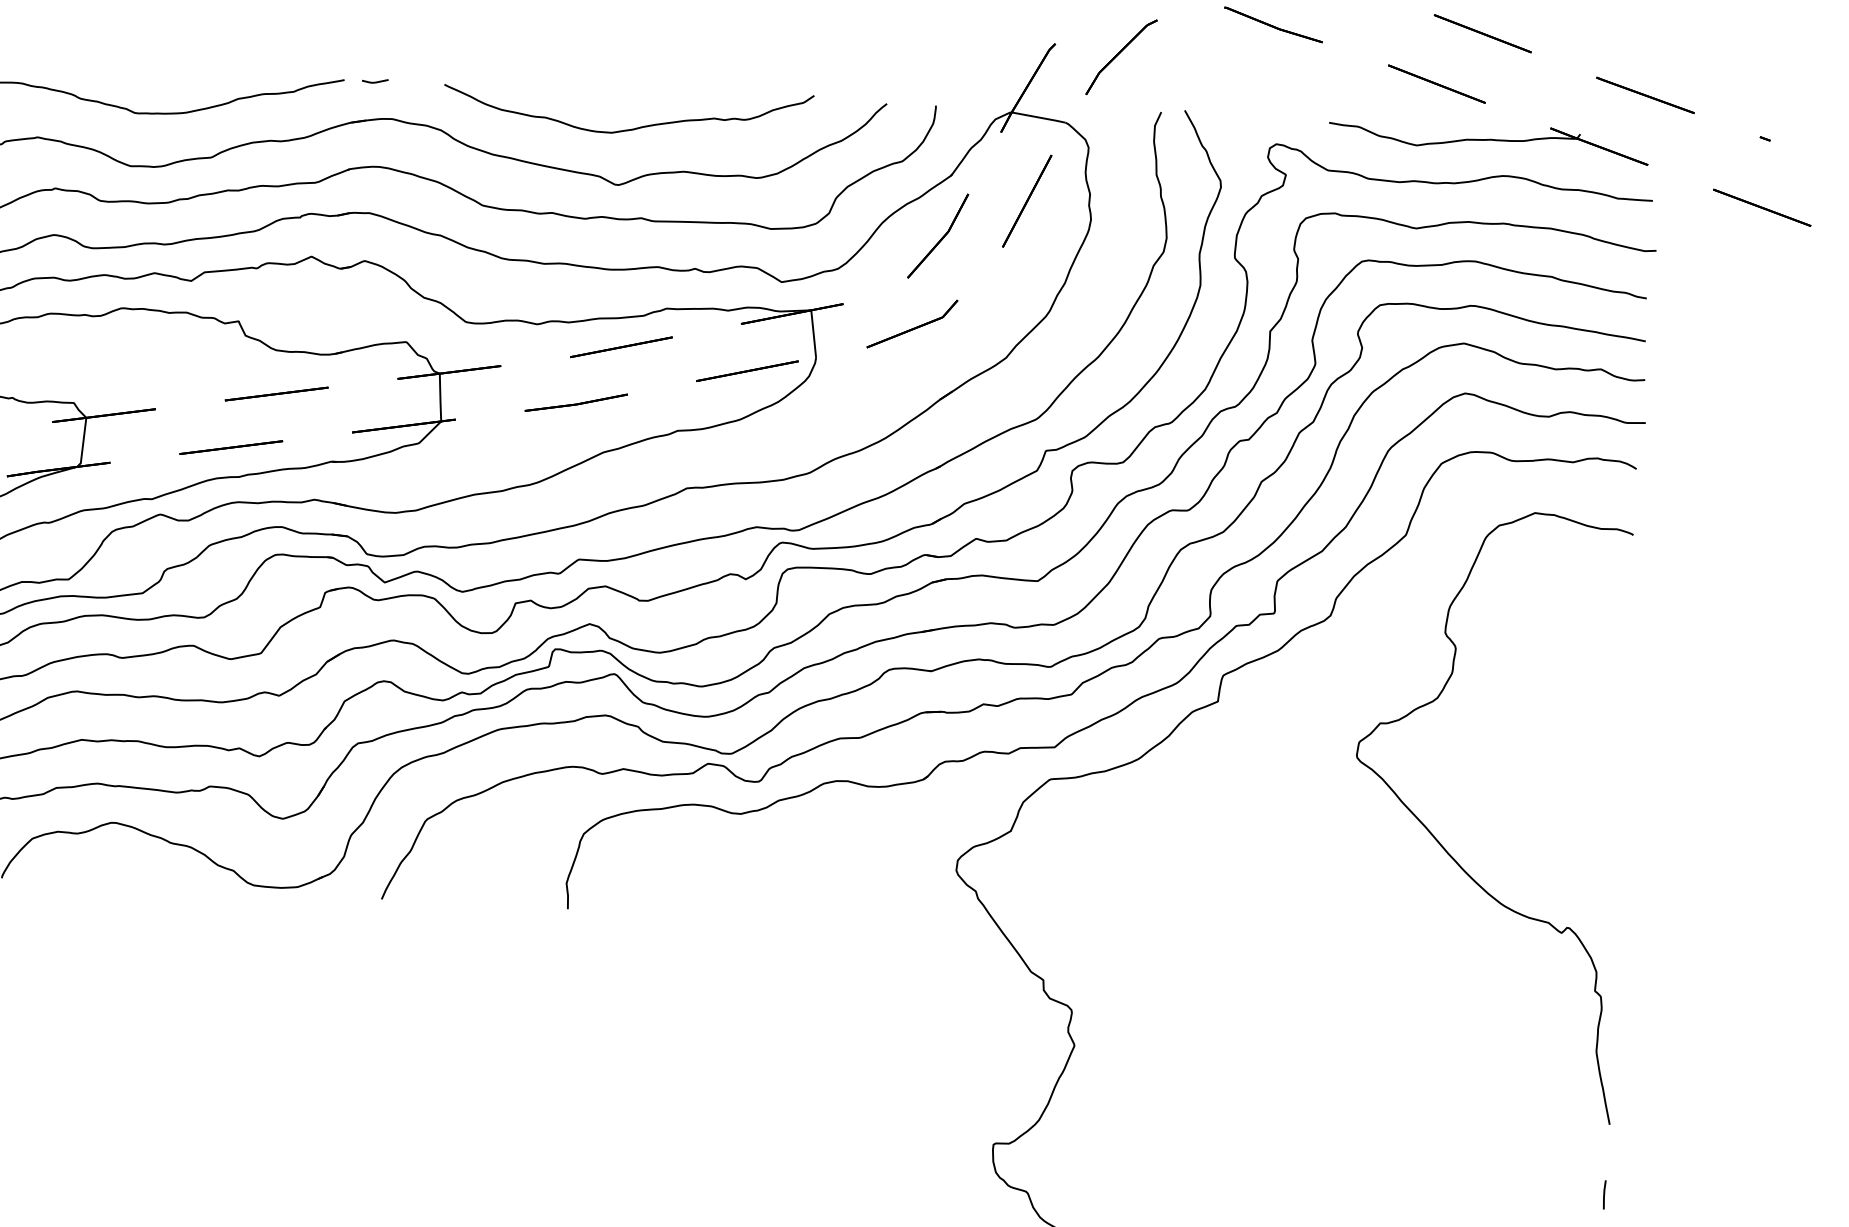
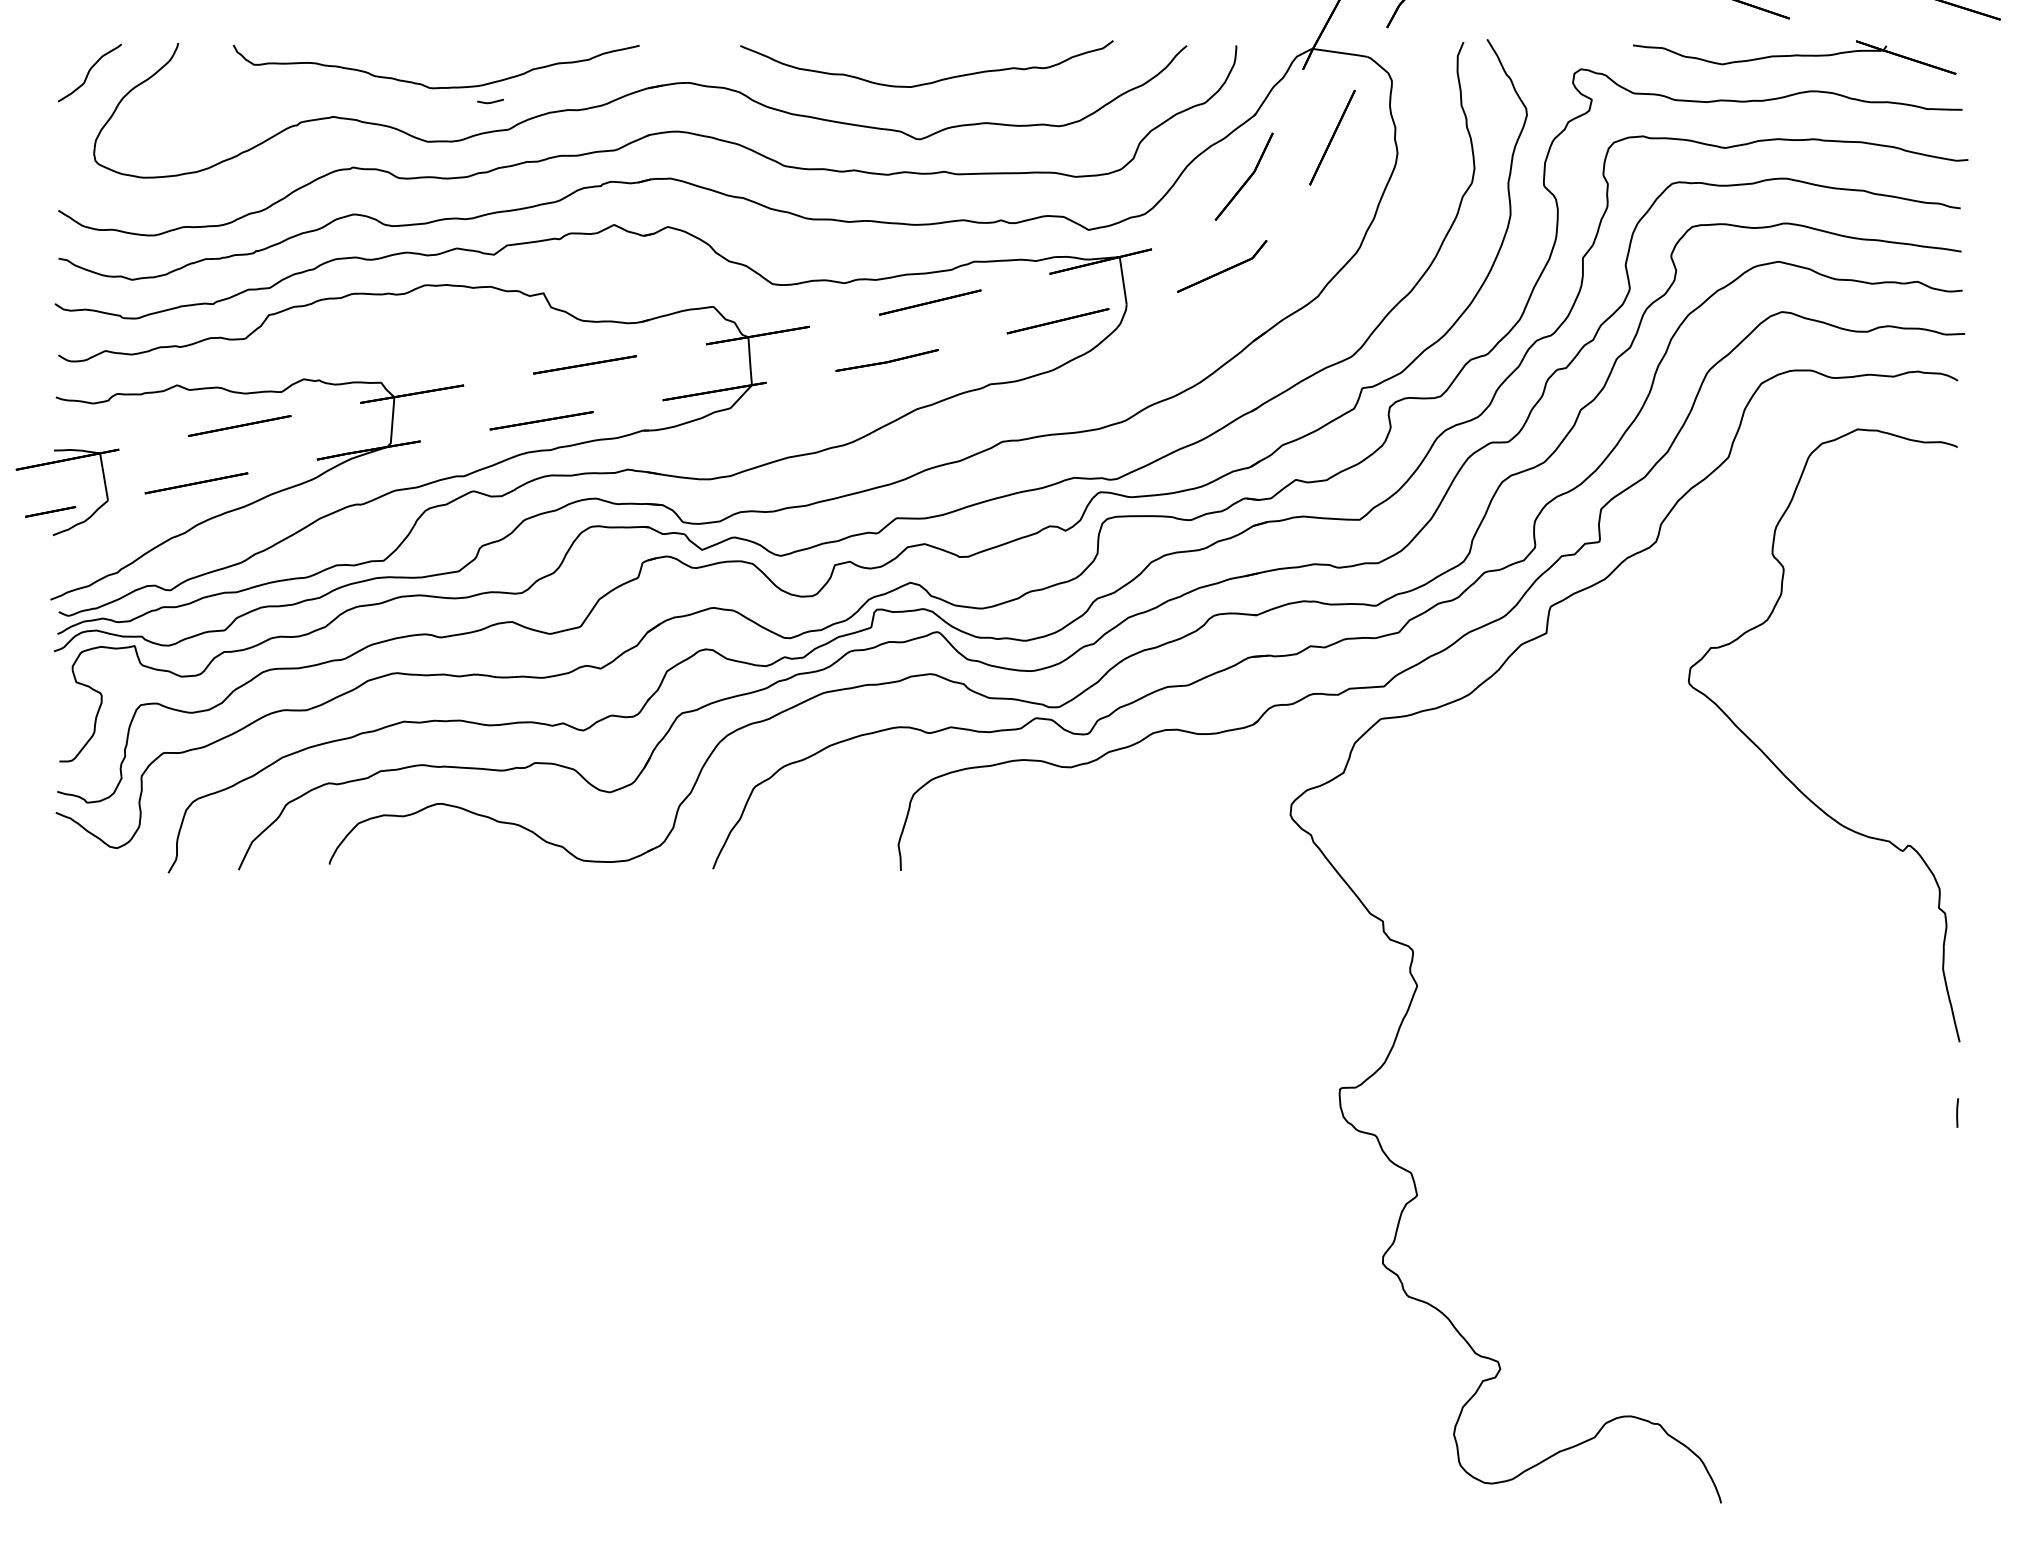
line: (376, 81) -> (491, 101), moved

